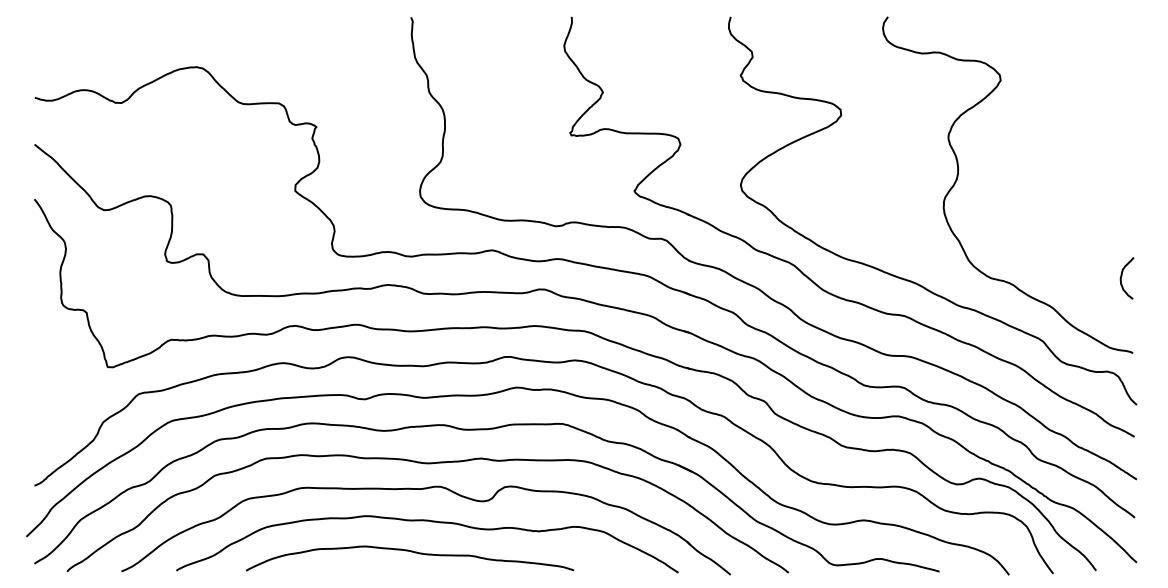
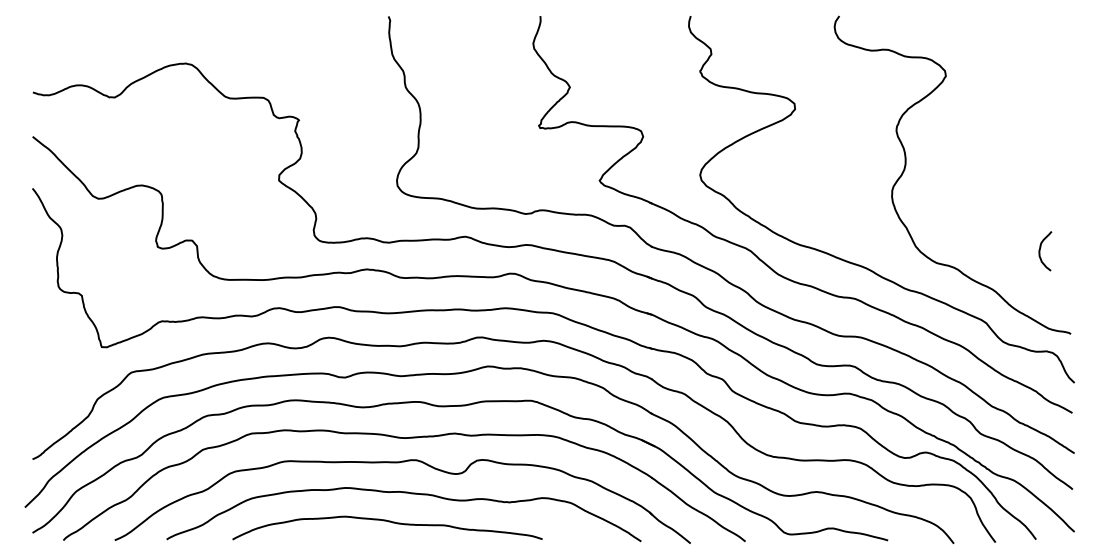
curve: (1121, 278) -> (1040, 251), moved

